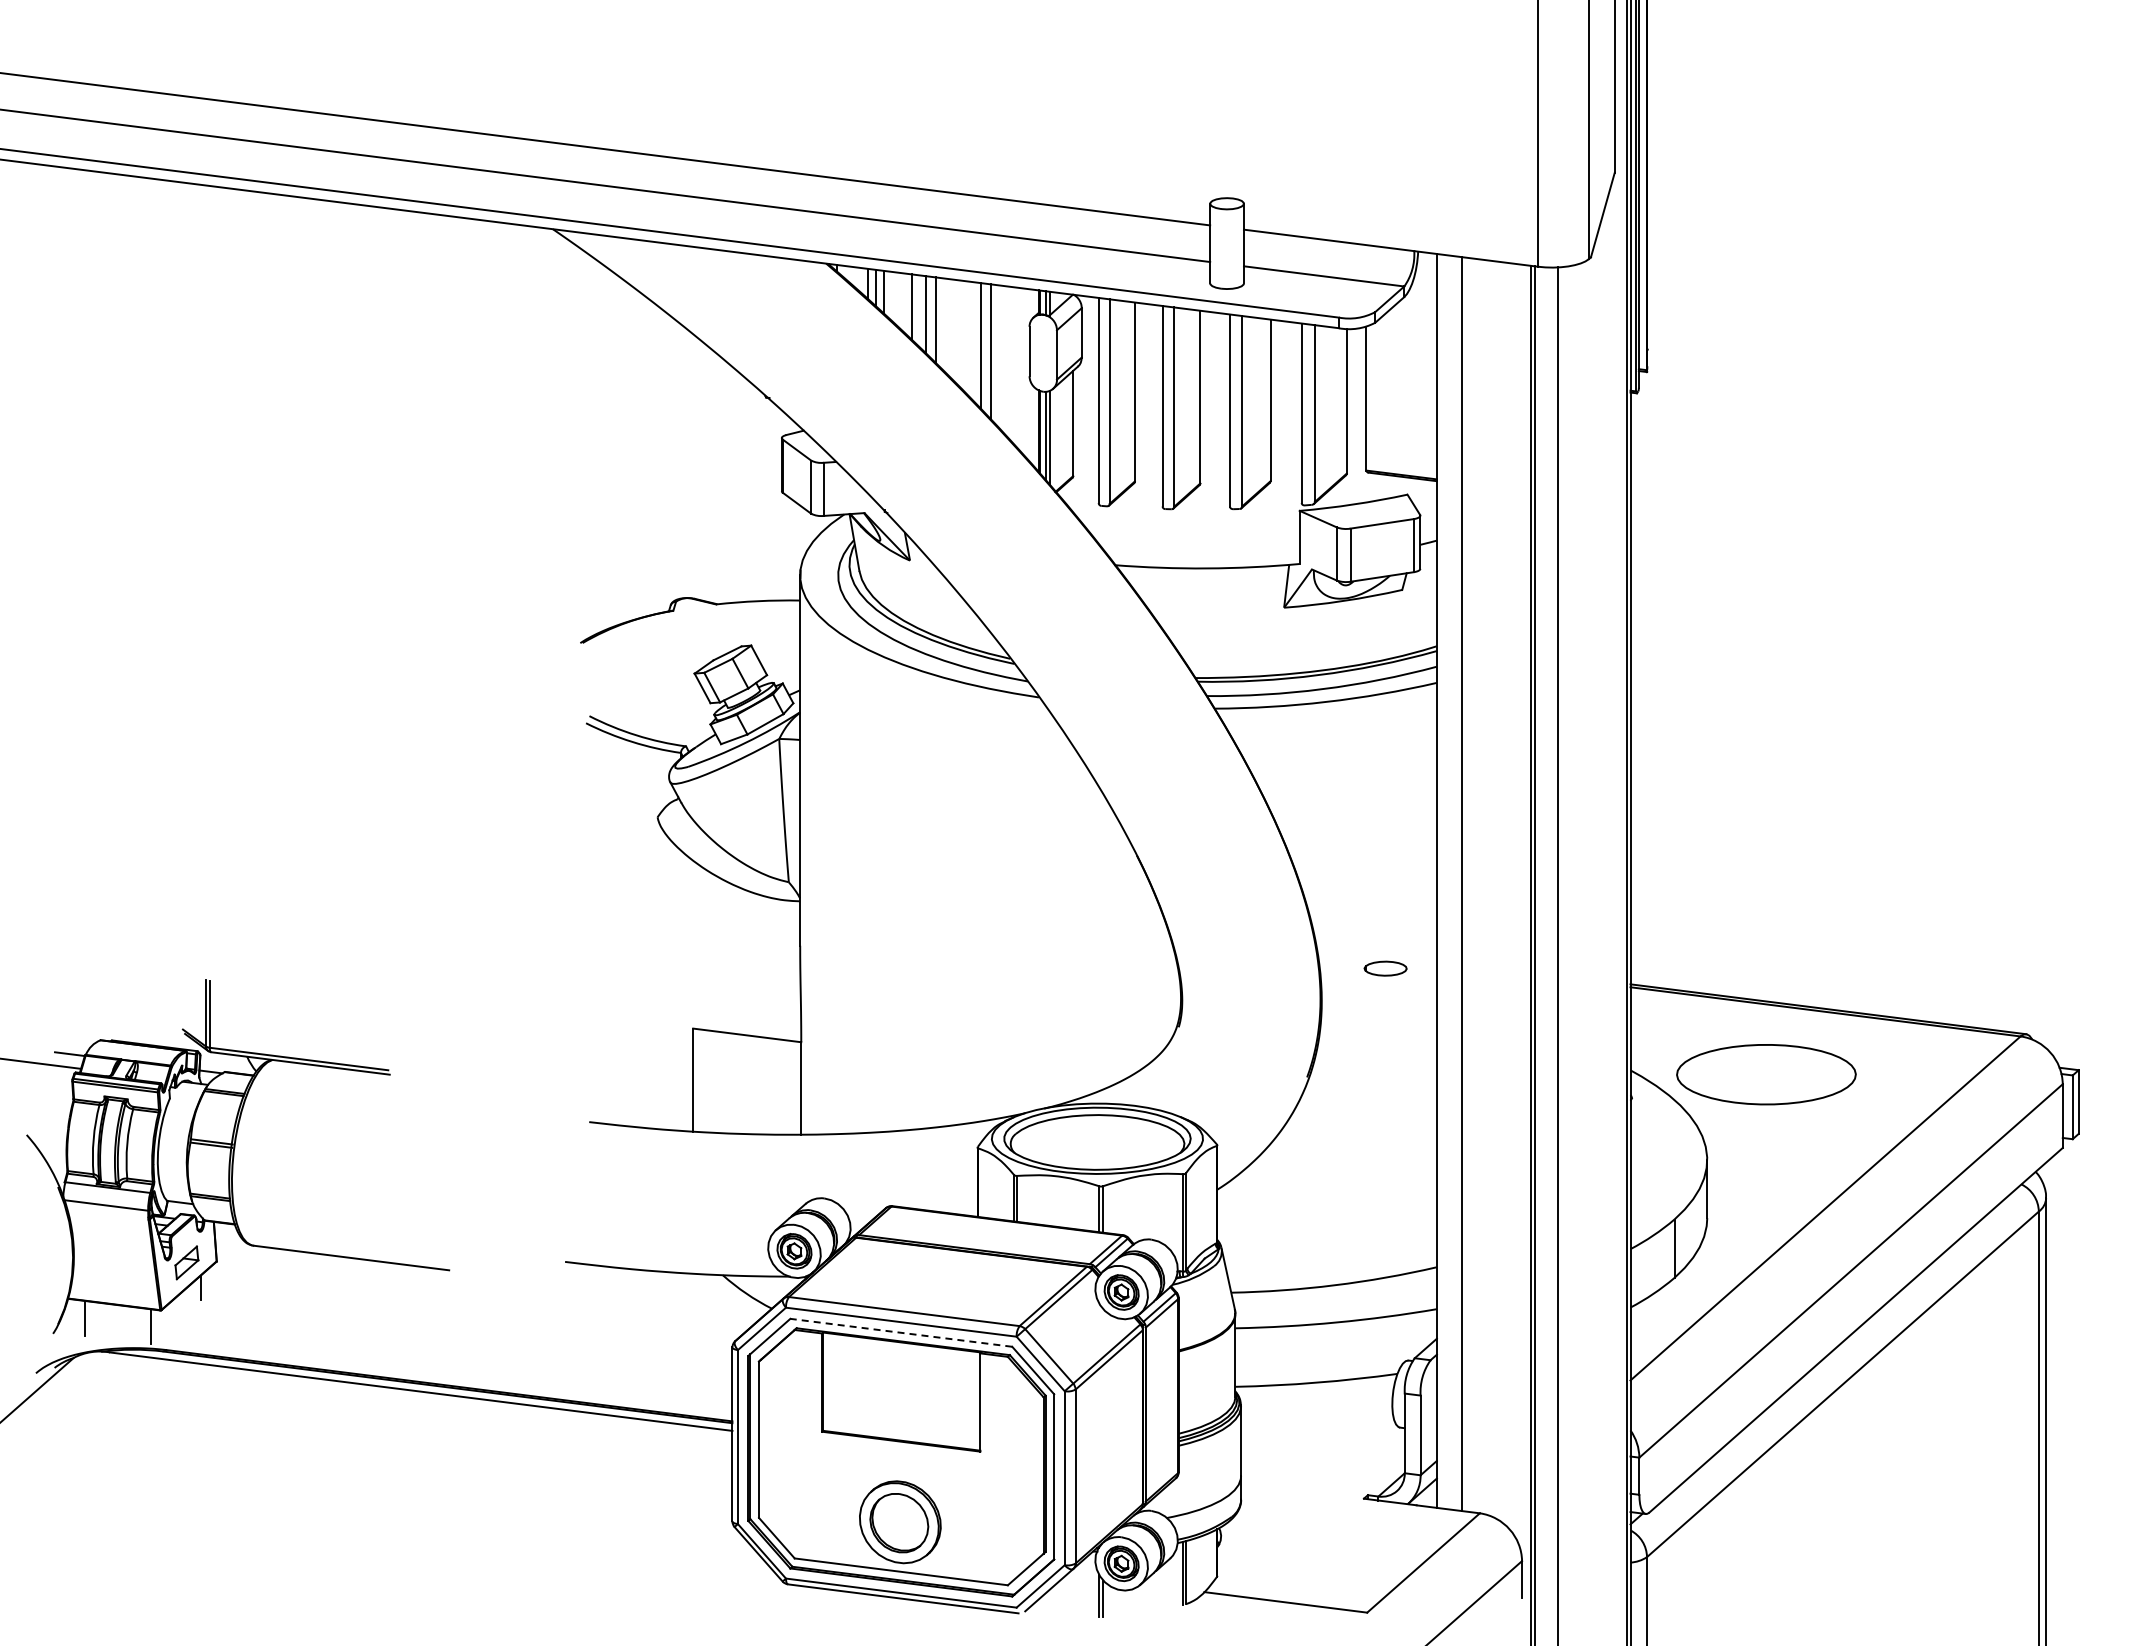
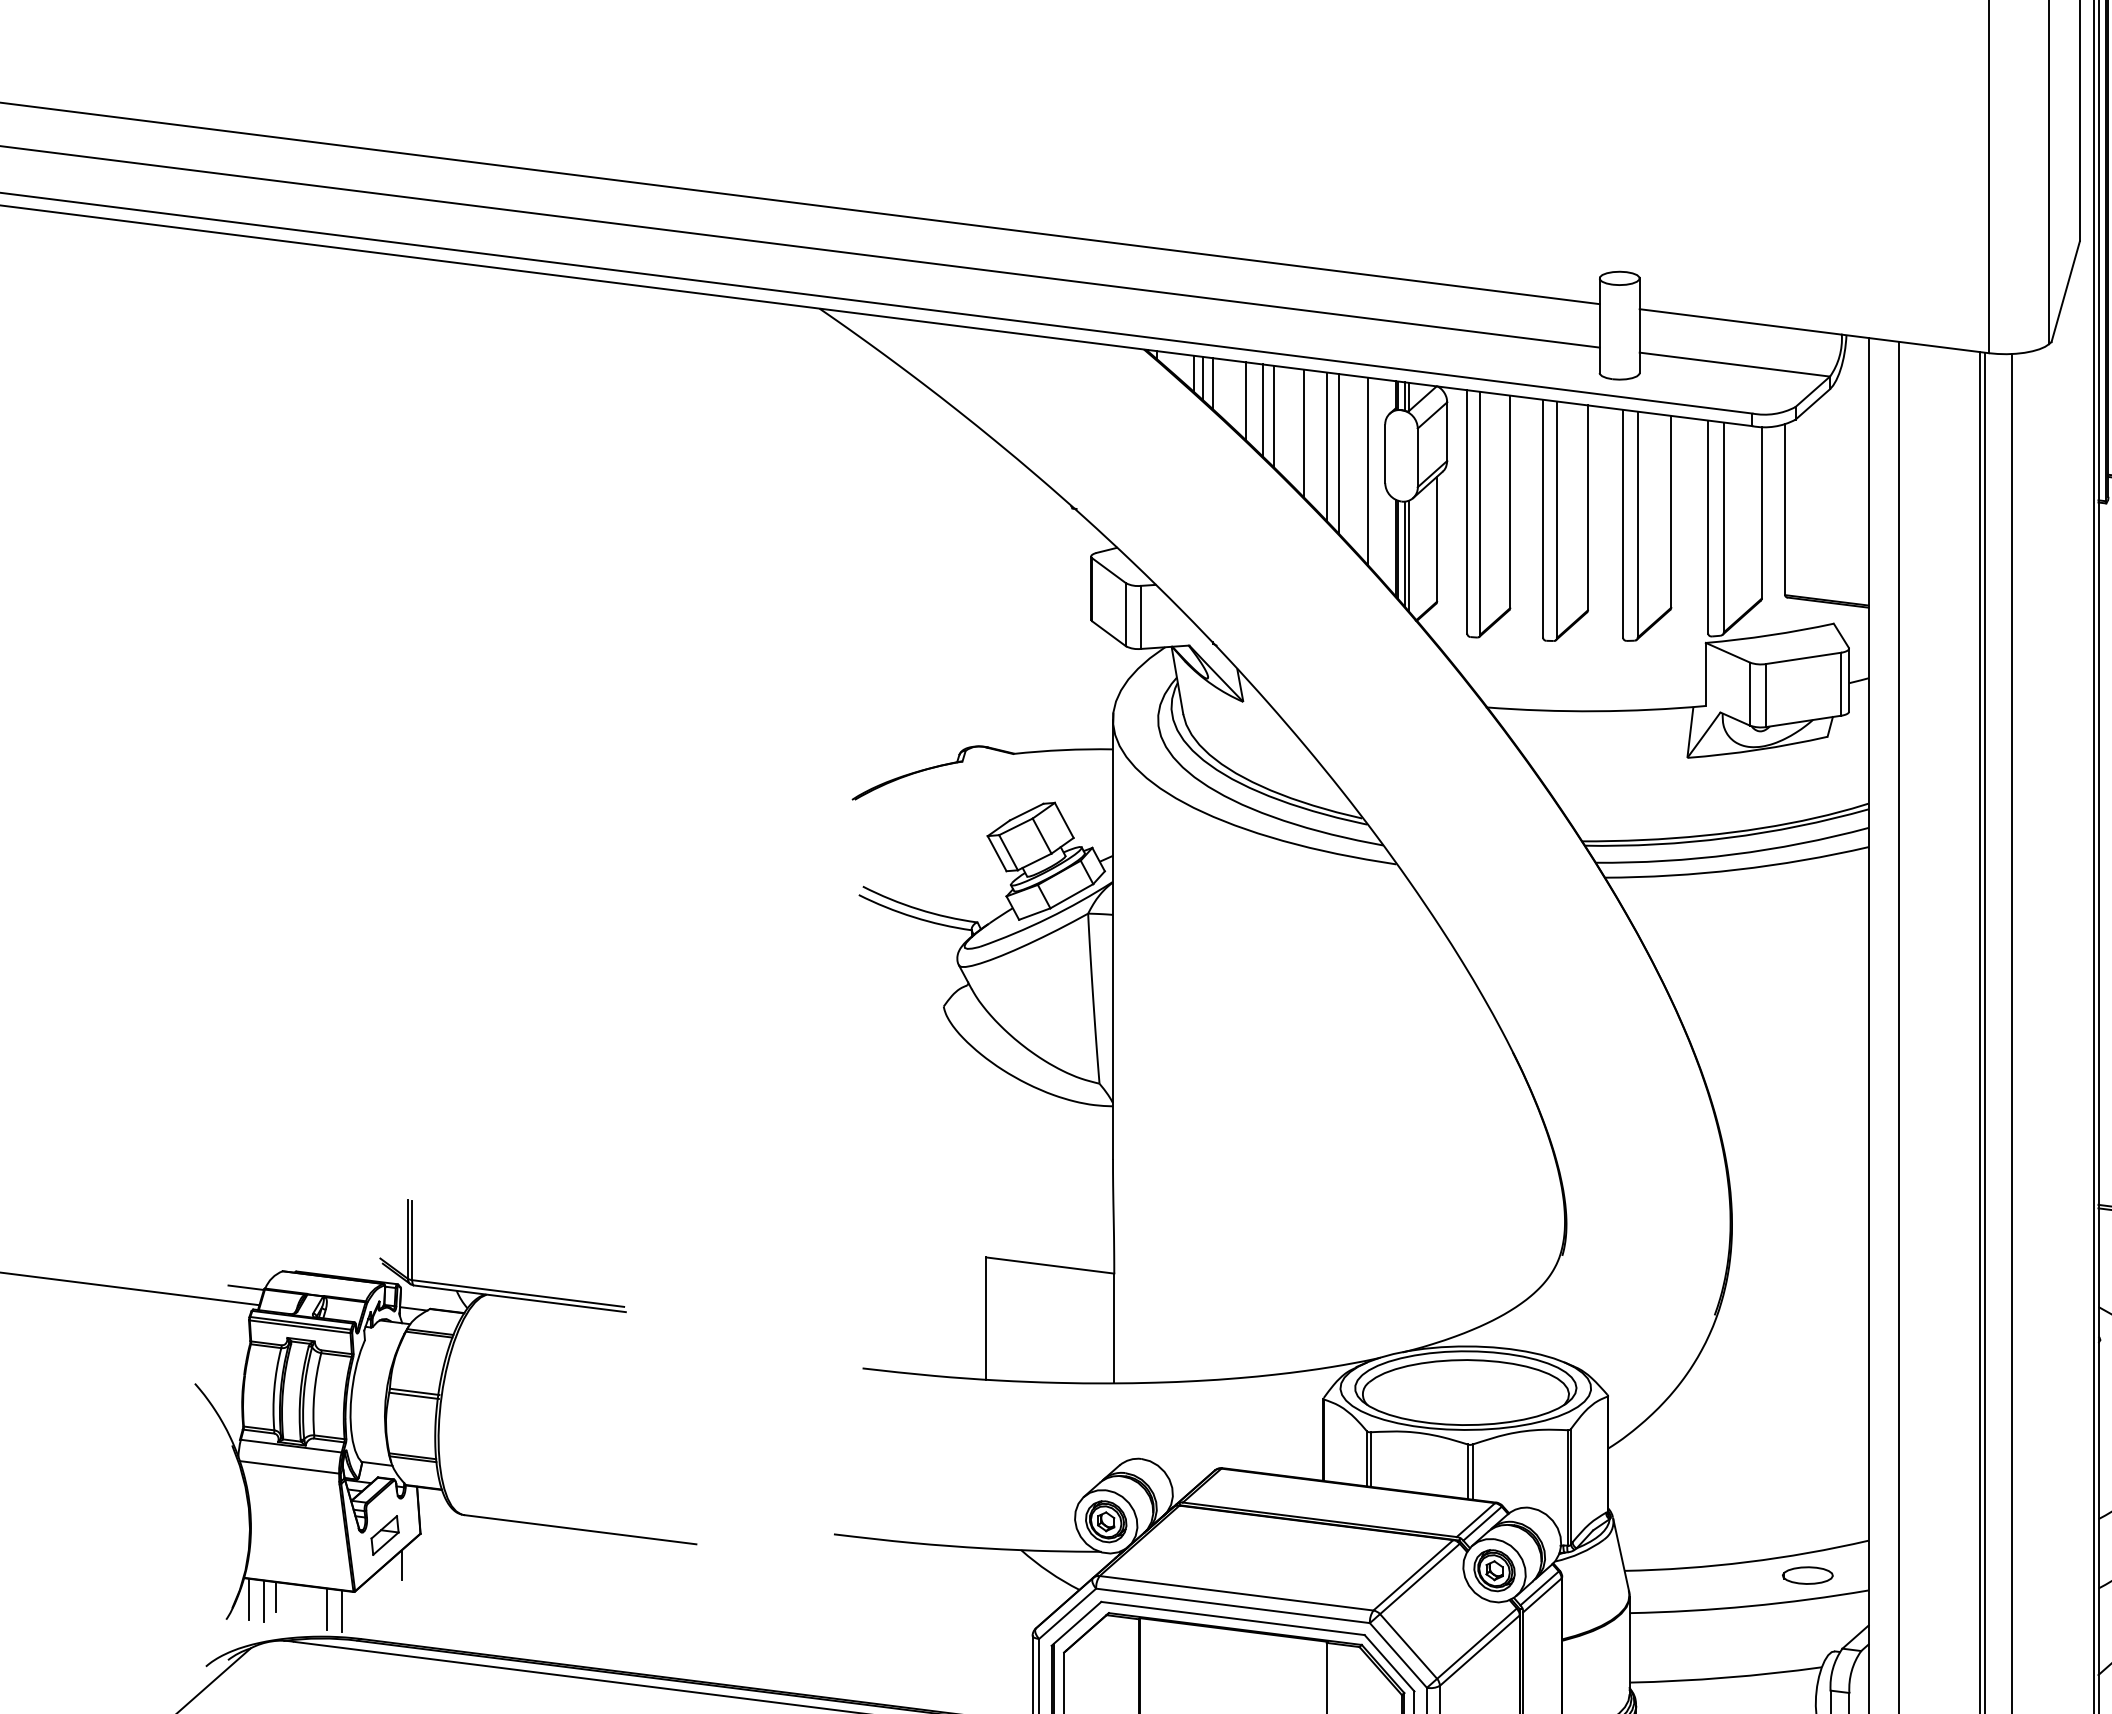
line: (961, 334) -> (1304, 433), added
line: (1015, 366) -> (1368, 471), added
part: (1385, 968) -> (1807, 1575), moved
line: (95, 1314) -> (276, 1596), added
line: (71, 1316) -> (248, 1599), added
line: (137, 1324) -> (326, 1608), added
line: (901, 1332) -> (1233, 1618), dashed -> solid

